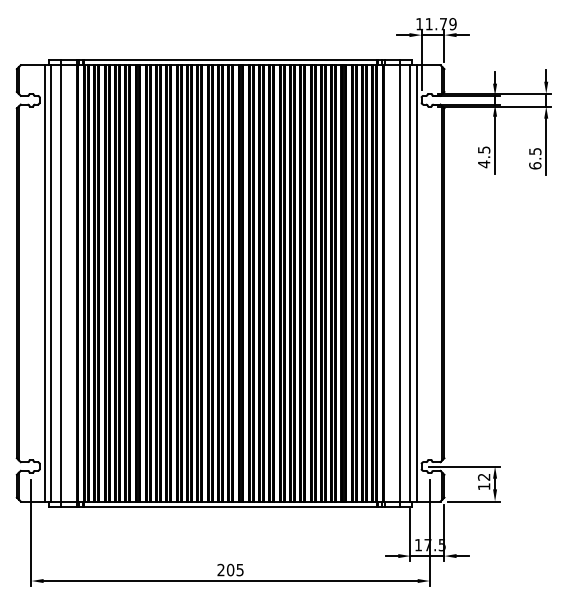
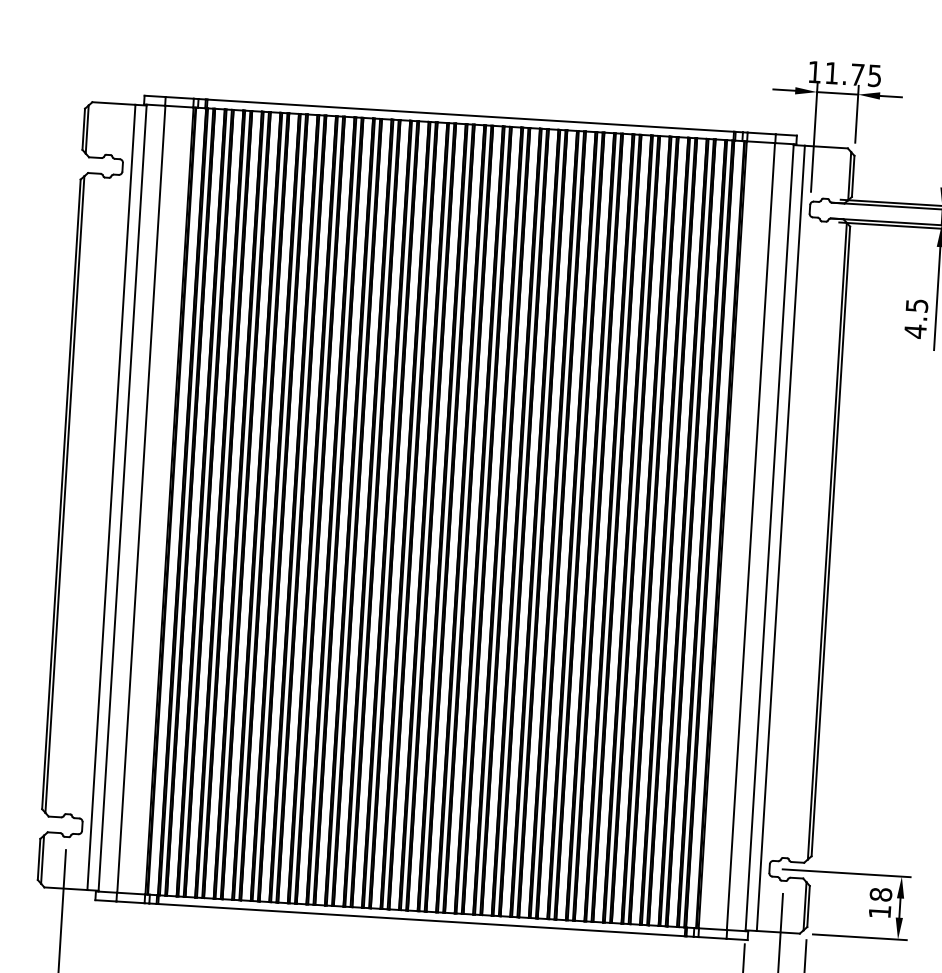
text: (452, 23) -> (873, 74), 11.79 -> 11.75
text: (484, 476) -> (881, 893), 12 -> 18

